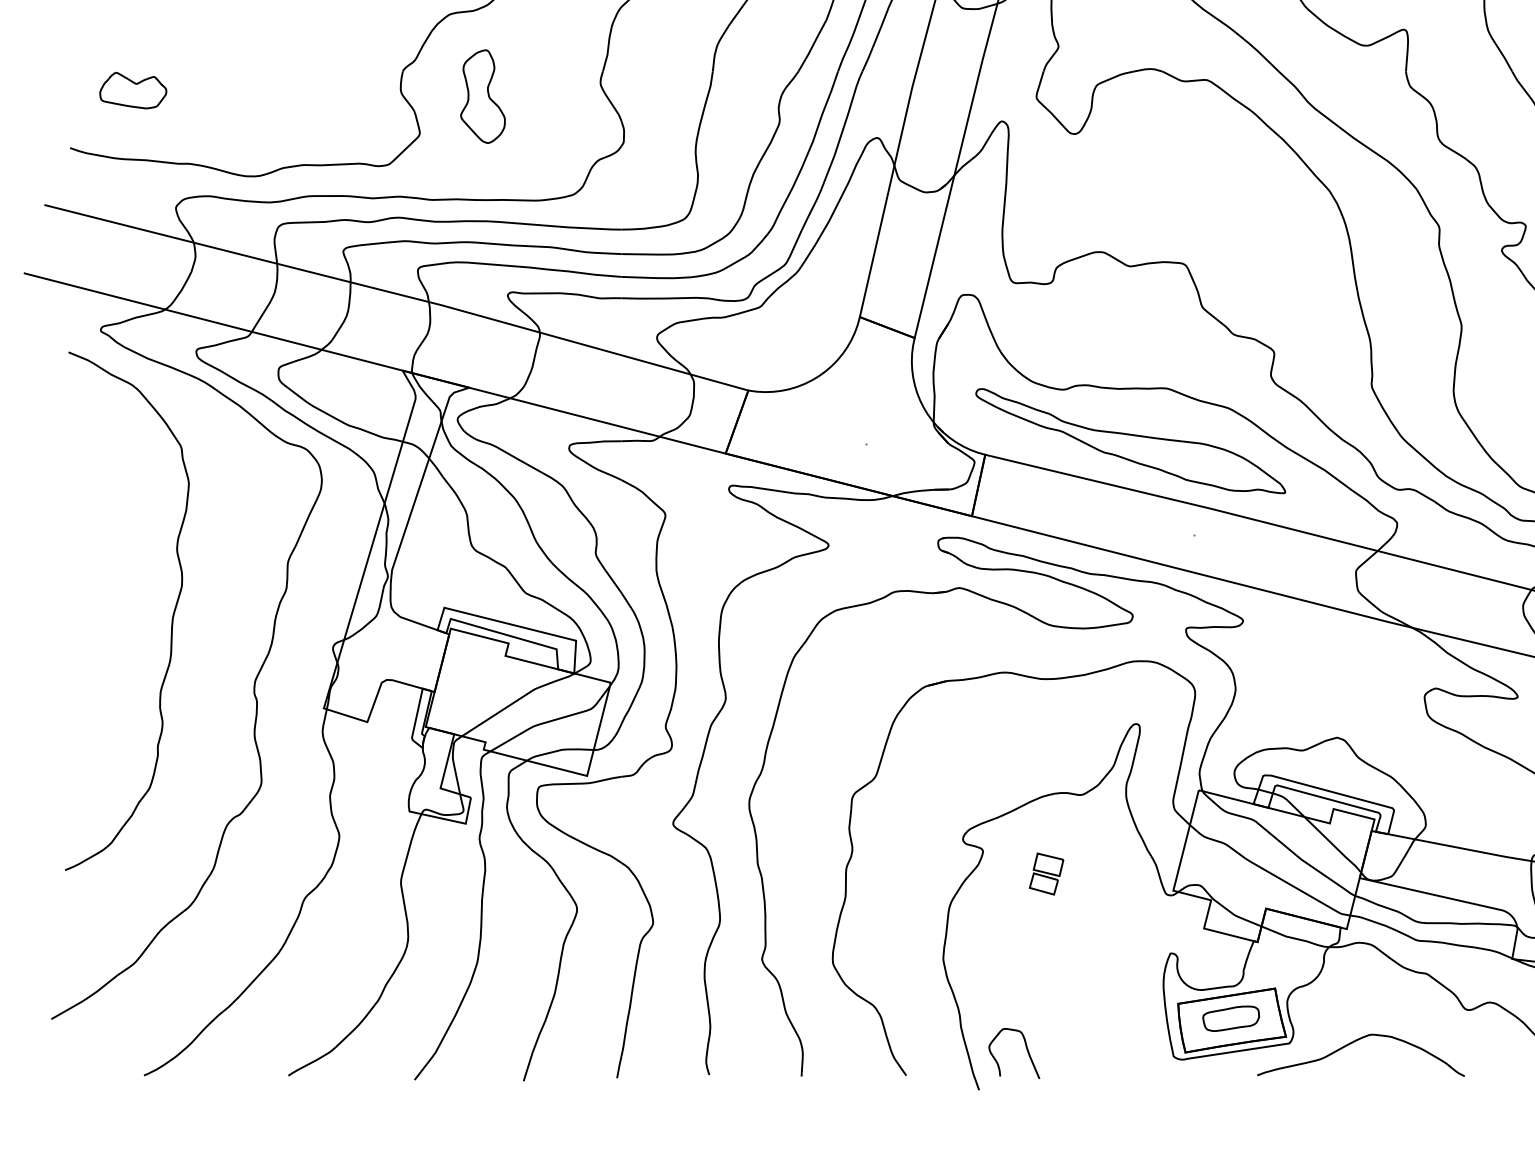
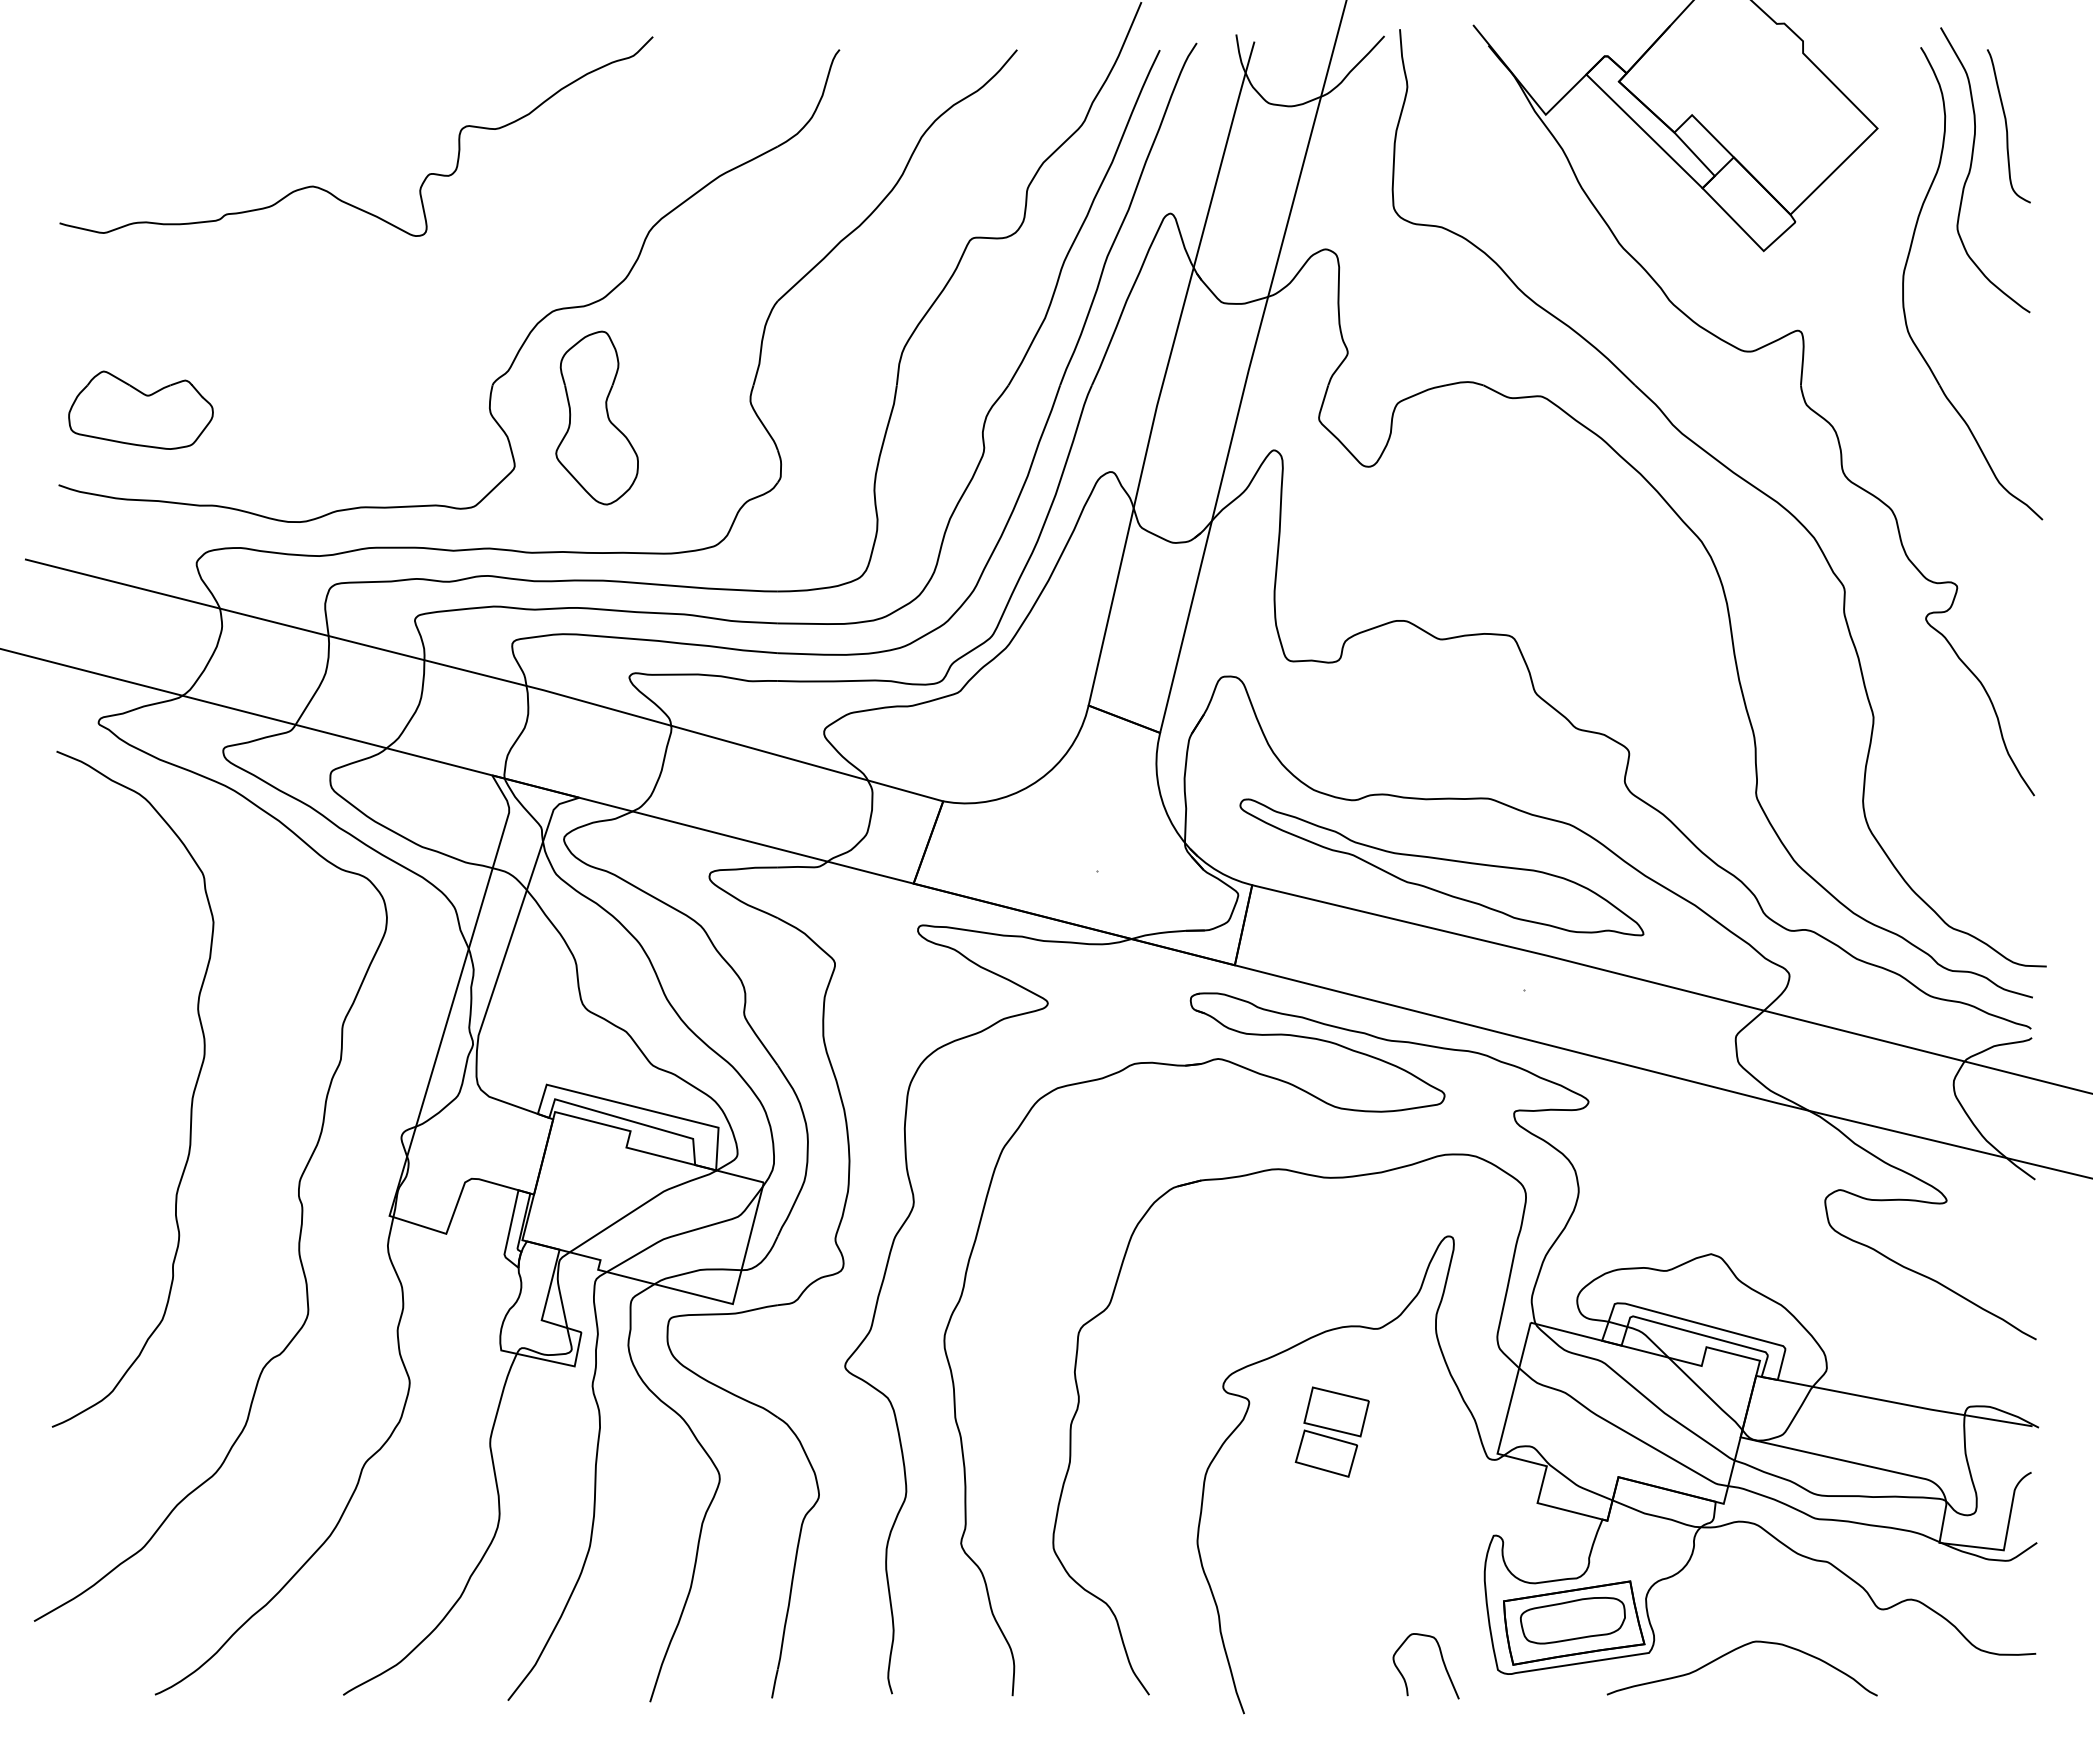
part: (132, 90) -> (140, 409), size x1.67
part: (482, 96) -> (596, 417), size x1.43
part: (1046, 873) -> (1331, 1431), size x1.67
part: (1230, 1018) -> (1572, 1620), size x1.43
curve: (1026, 1048) -> (1441, 1659), moved

